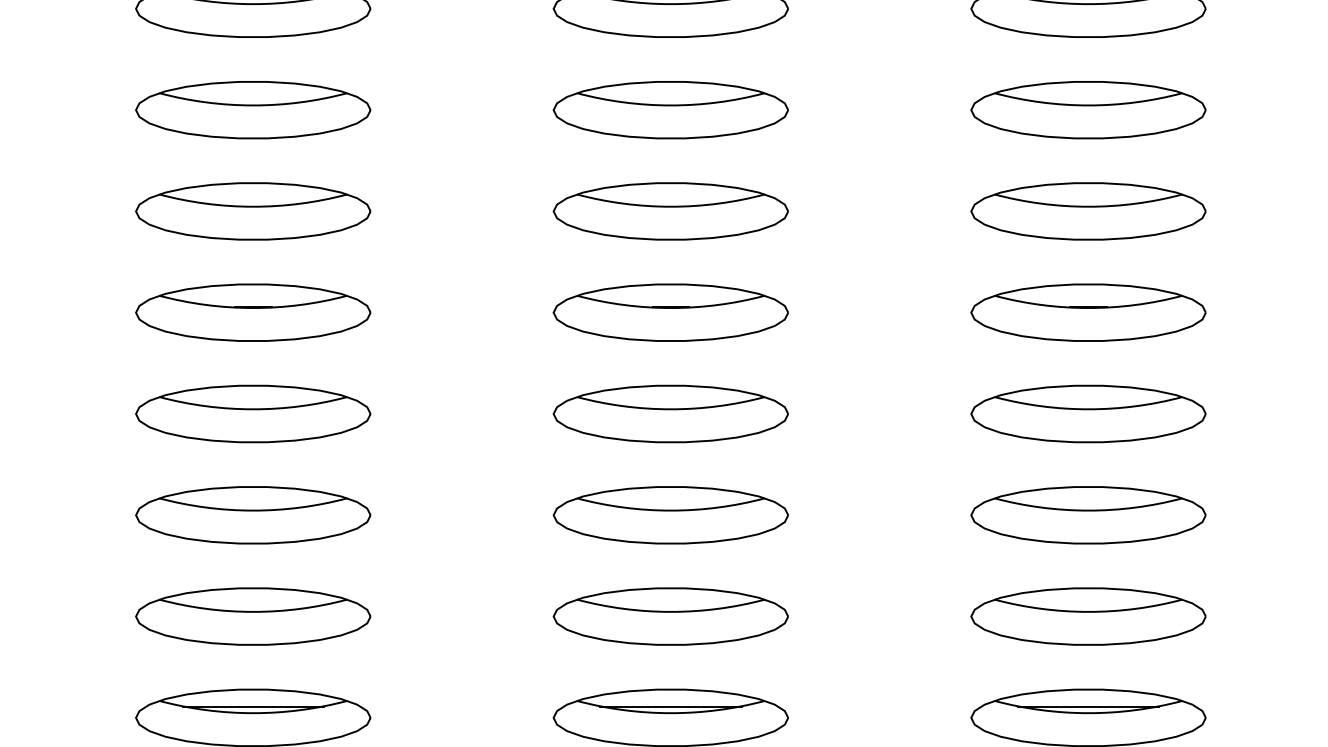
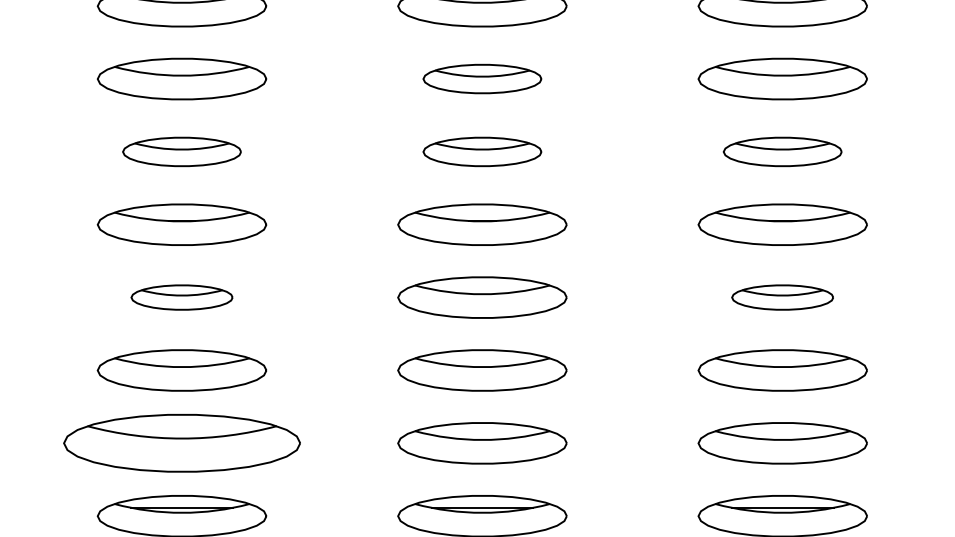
part: (670, 109) -> (482, 78), size x0.7
part: (252, 210) -> (181, 151), size x0.7
part: (670, 210) -> (482, 151), size x0.7
part: (1088, 210) -> (782, 151), size x0.7
part: (252, 413) -> (181, 297), size x0.6
part: (1088, 413) -> (782, 297), size x0.6
part: (252, 616) -> (181, 443), size x1.4

